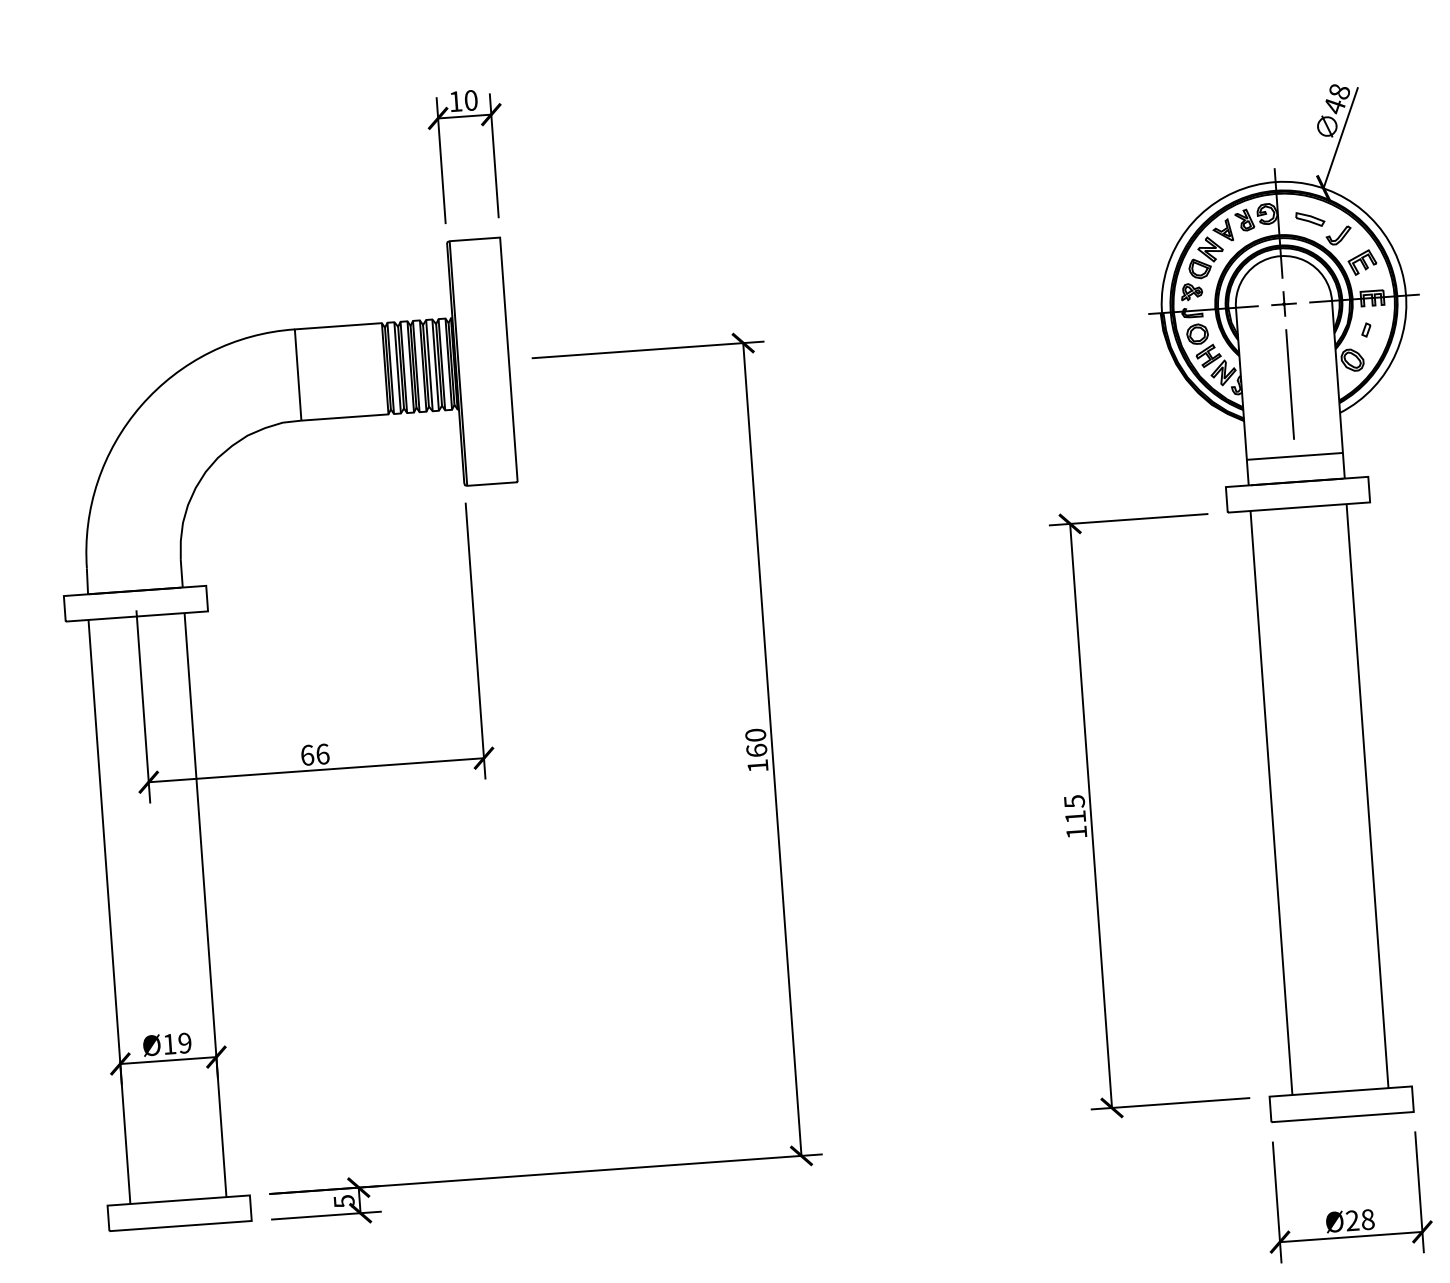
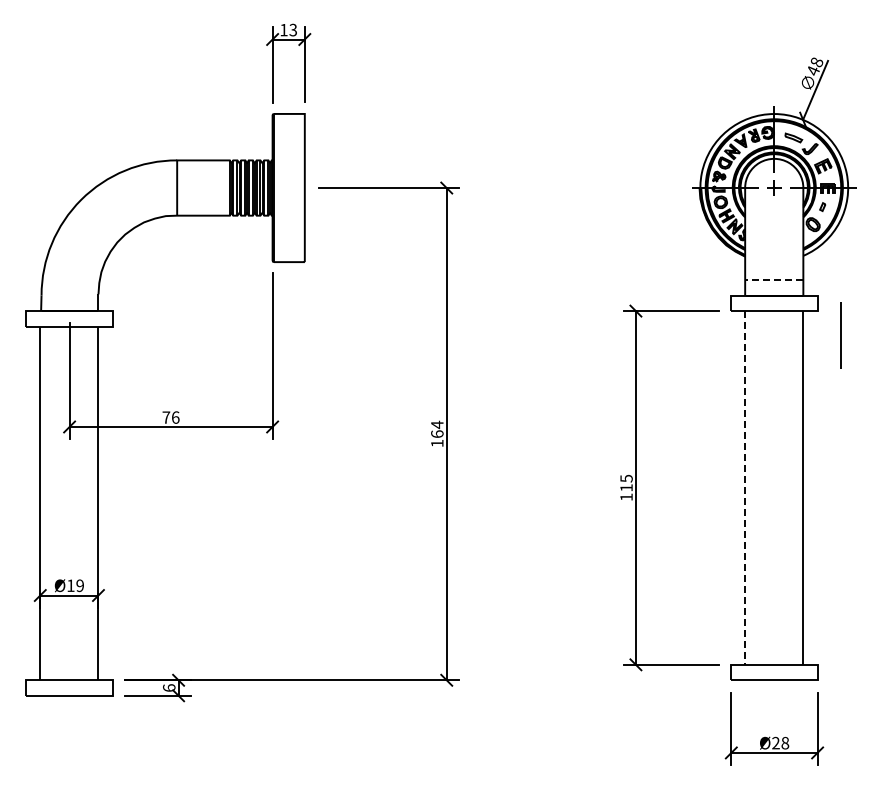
text: (471, 101) -> (293, 30), 10 -> 13
line: (1288, 384) -> (840, 335), moved
line: (1293, 457) -> (773, 280), solid -> dashed
text: (755, 734) -> (437, 424), 160 -> 164
text: (307, 755) -> (166, 417), 66 -> 76
line: (1271, 802) -> (745, 487), solid -> dashed
text: (344, 1200) -> (169, 687), 5 -> 6

